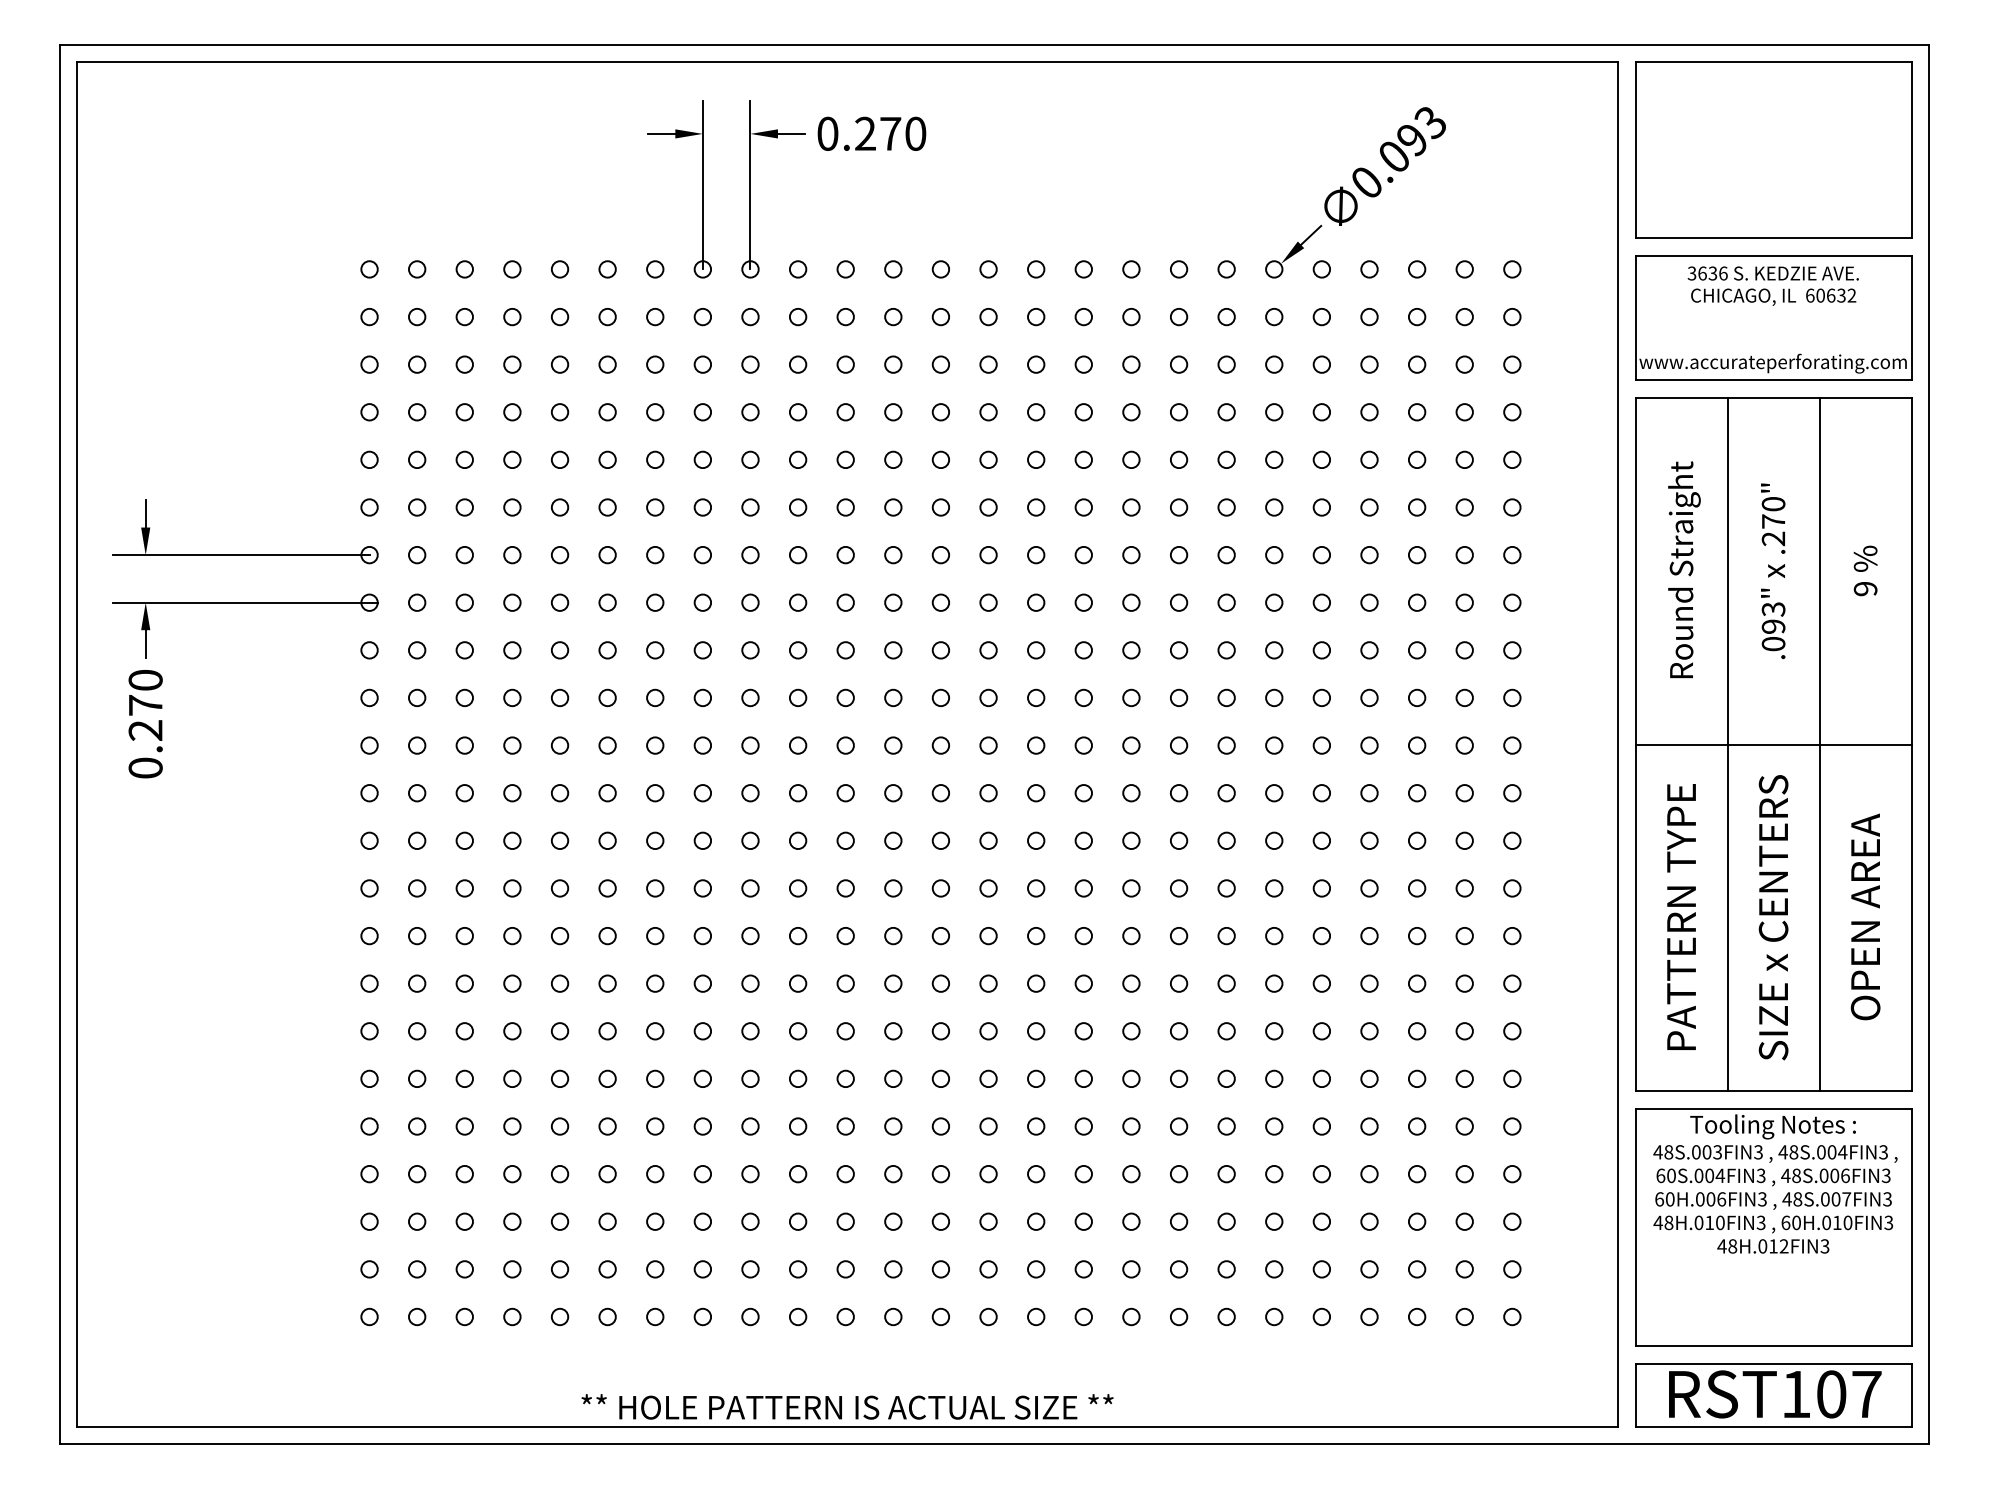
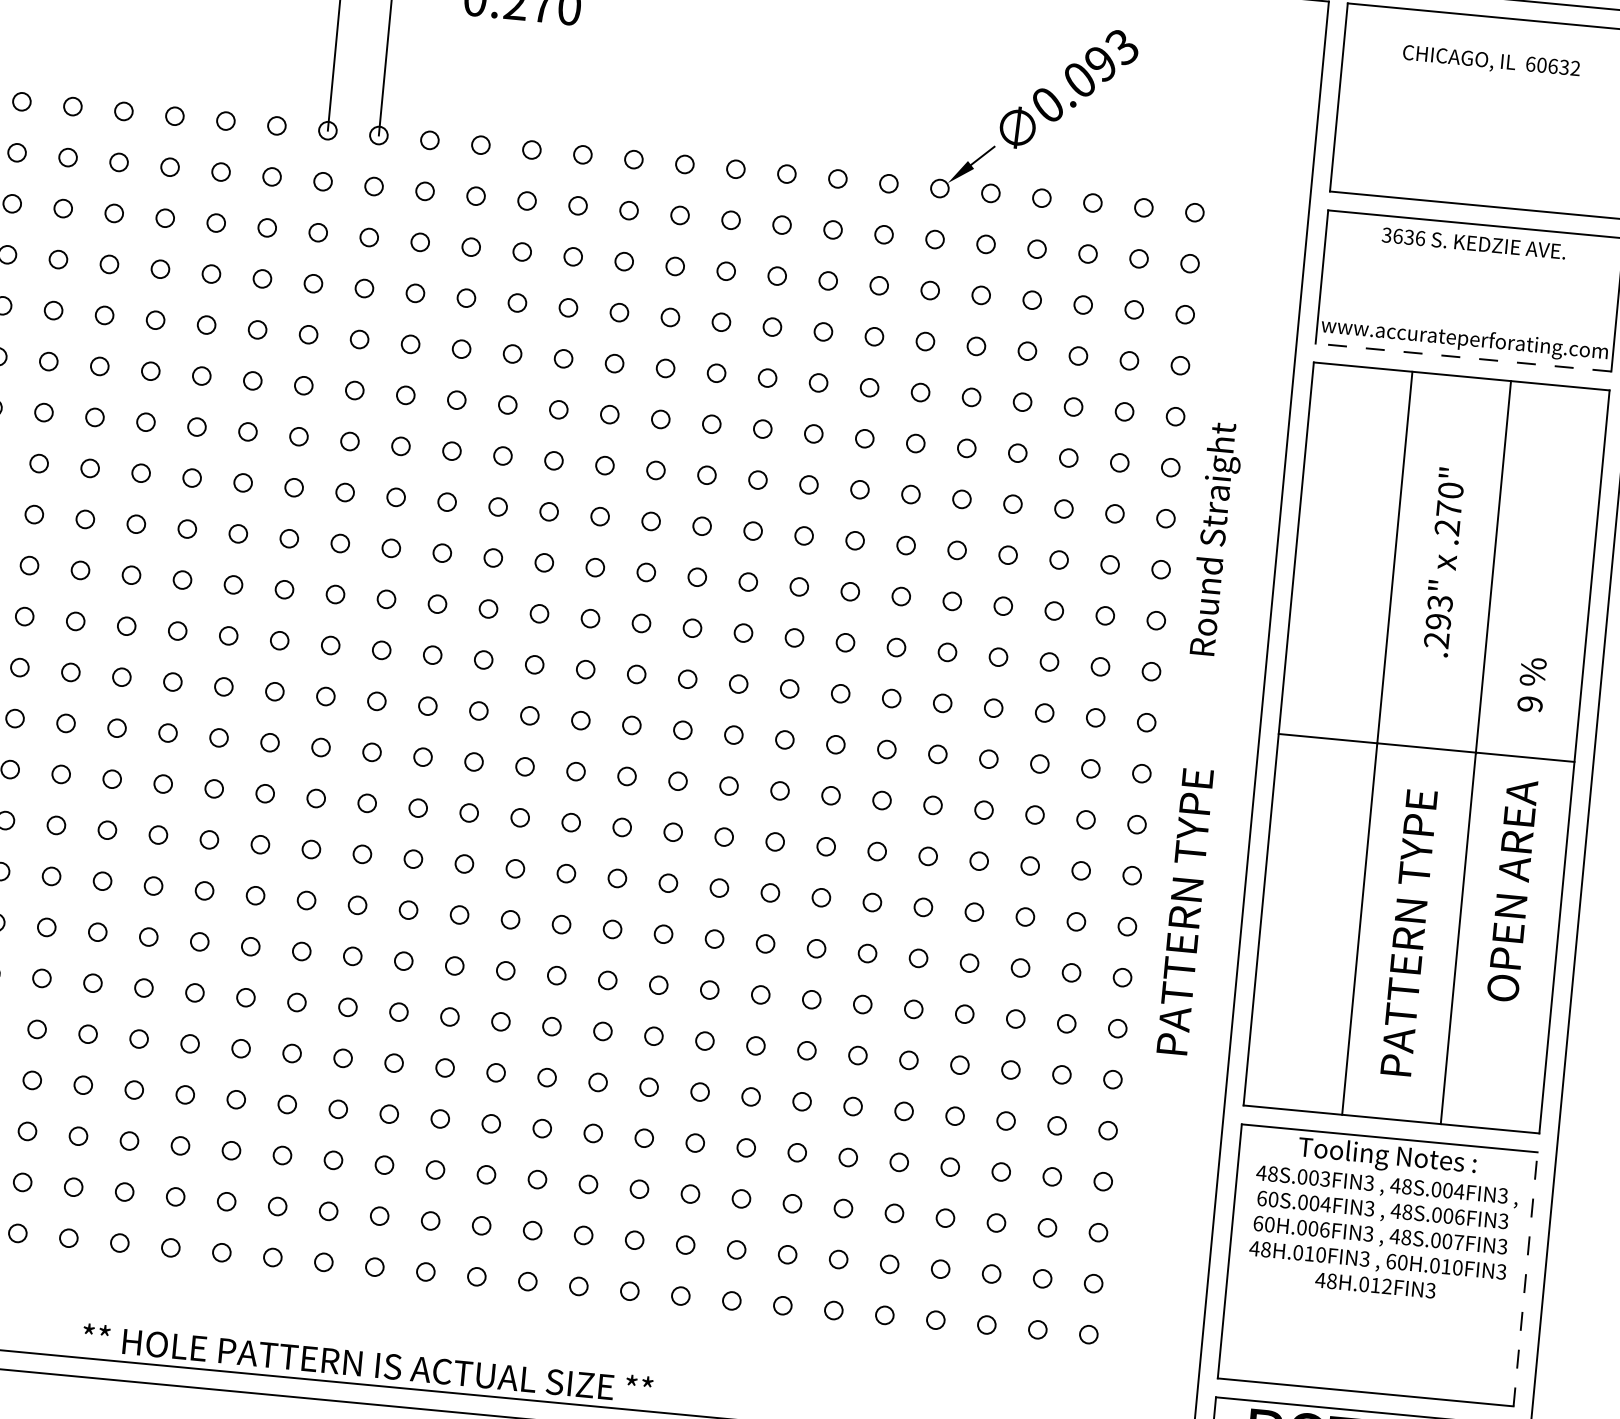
text: (1773, 296) -> (1491, 61), moved
line: (1773, 379) -> (1463, 357), solid -> dashed
text: (1684, 569) -> (1216, 538), moved
text: (1865, 570) -> (1531, 684), moved
text: (1773, 644) -> (1436, 640), .093" -> .293"
text: (1681, 916) -> (1185, 911), moved
text: (1865, 916) -> (1512, 890), moved
text: (1773, 917) -> (1408, 933), SIZE x CENTERS -> PATTERN TYPE
line: (1911, 1227) -> (1525, 1279), solid -> dashed

